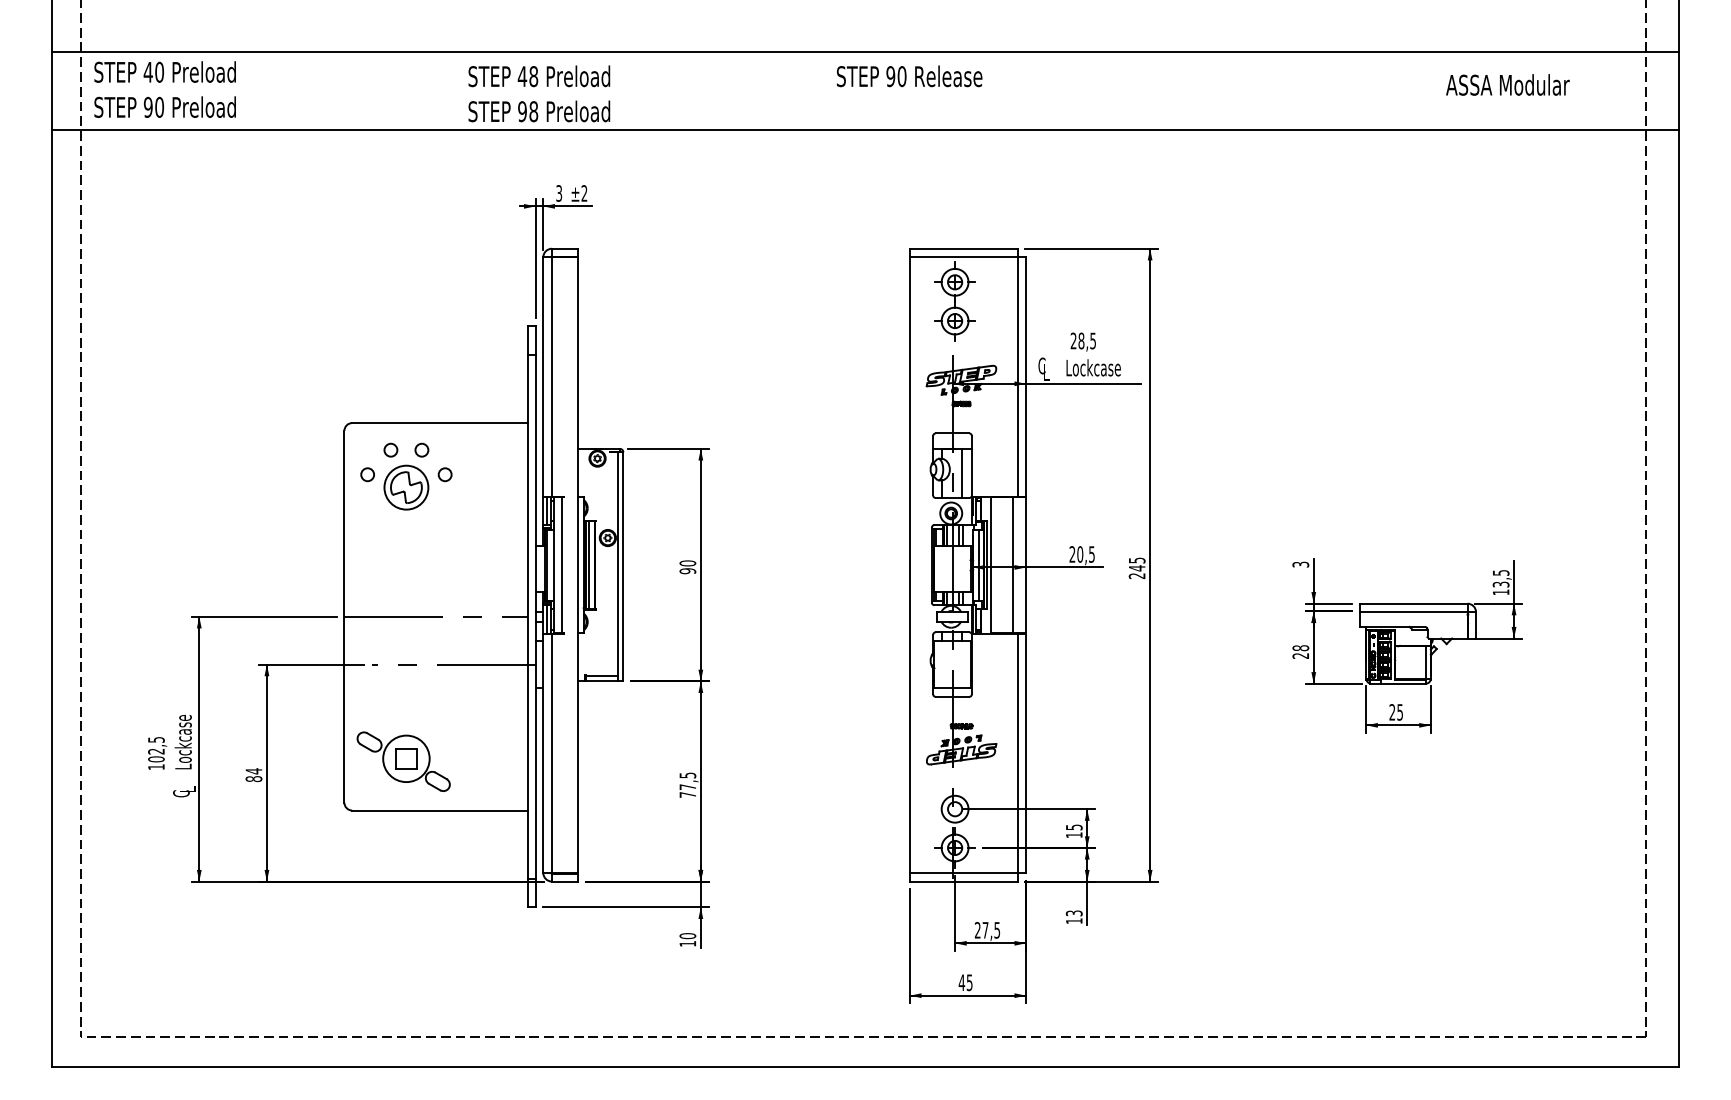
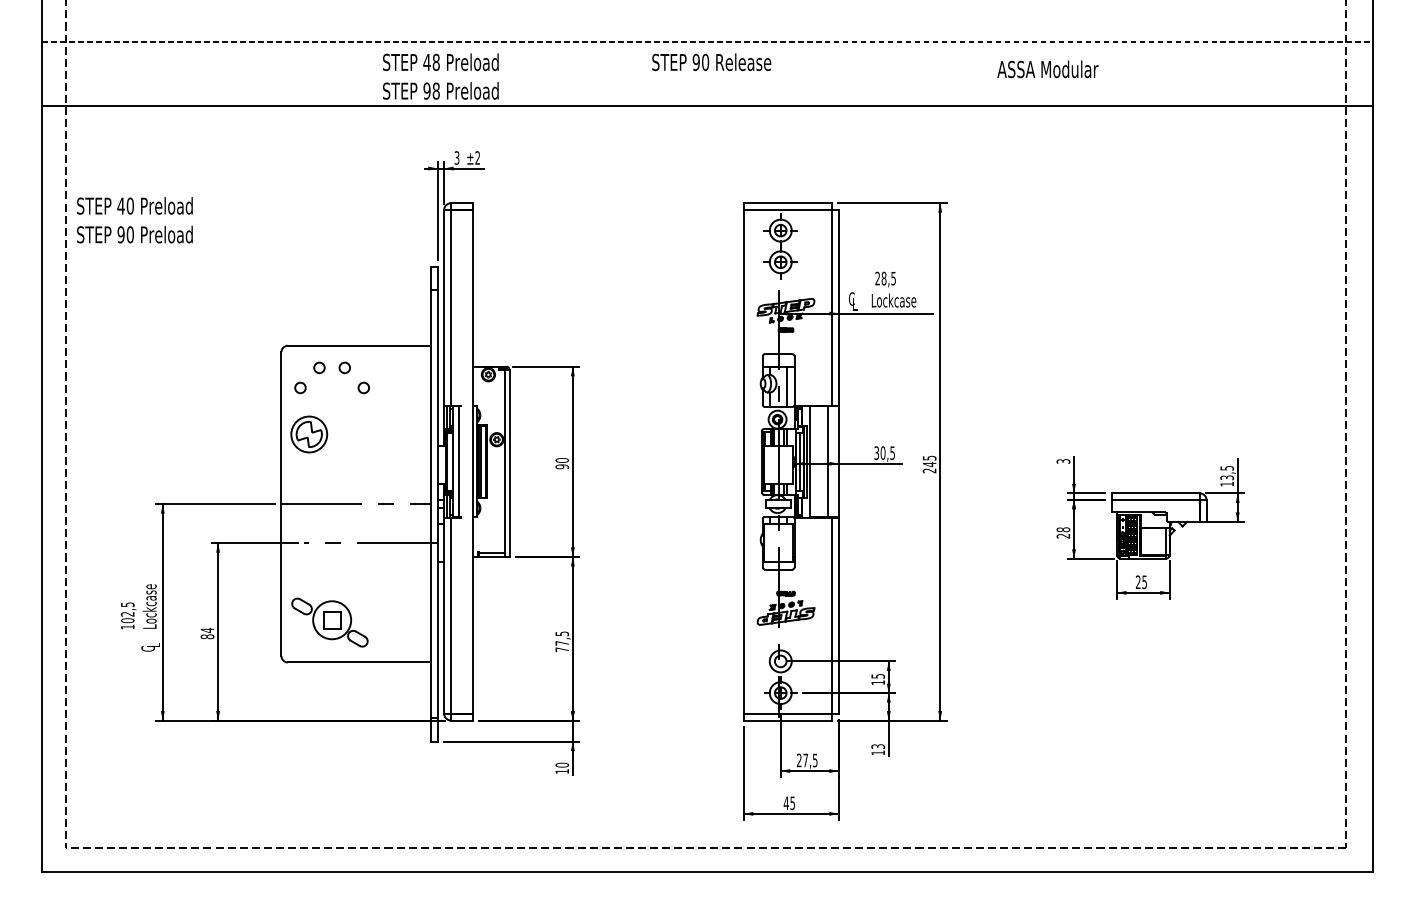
line: (865, 52) -> (707, 42), solid -> dashed
text: (909, 76) -> (711, 62), moved
text: (1507, 84) -> (1047, 68), moved
text: (164, 89) -> (134, 220), moved
part: (406, 487) -> (309, 434), moved
text: (1072, 554) -> (876, 453), 20,5 -> 30,5

